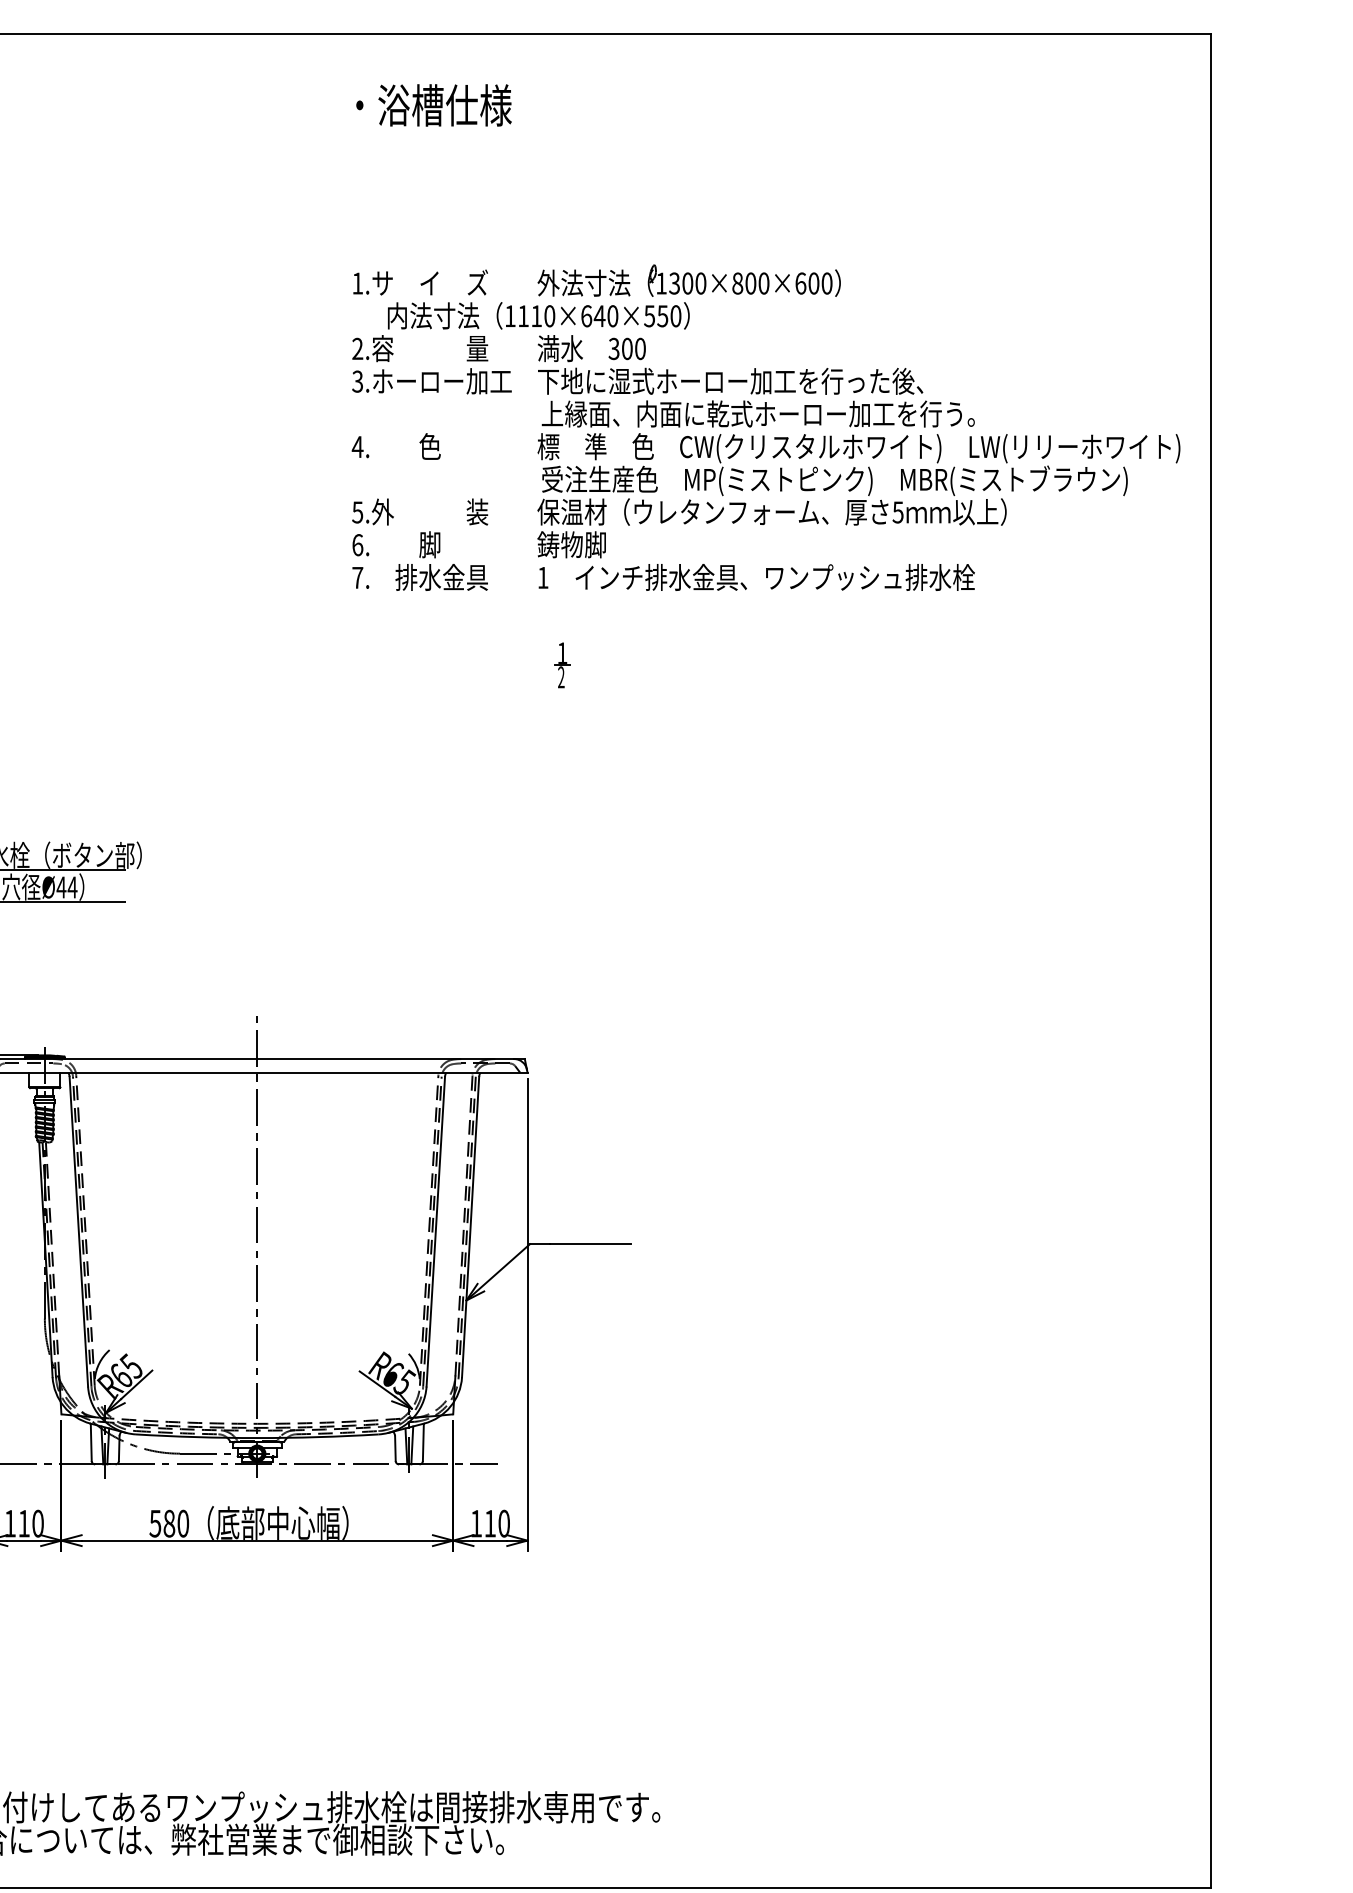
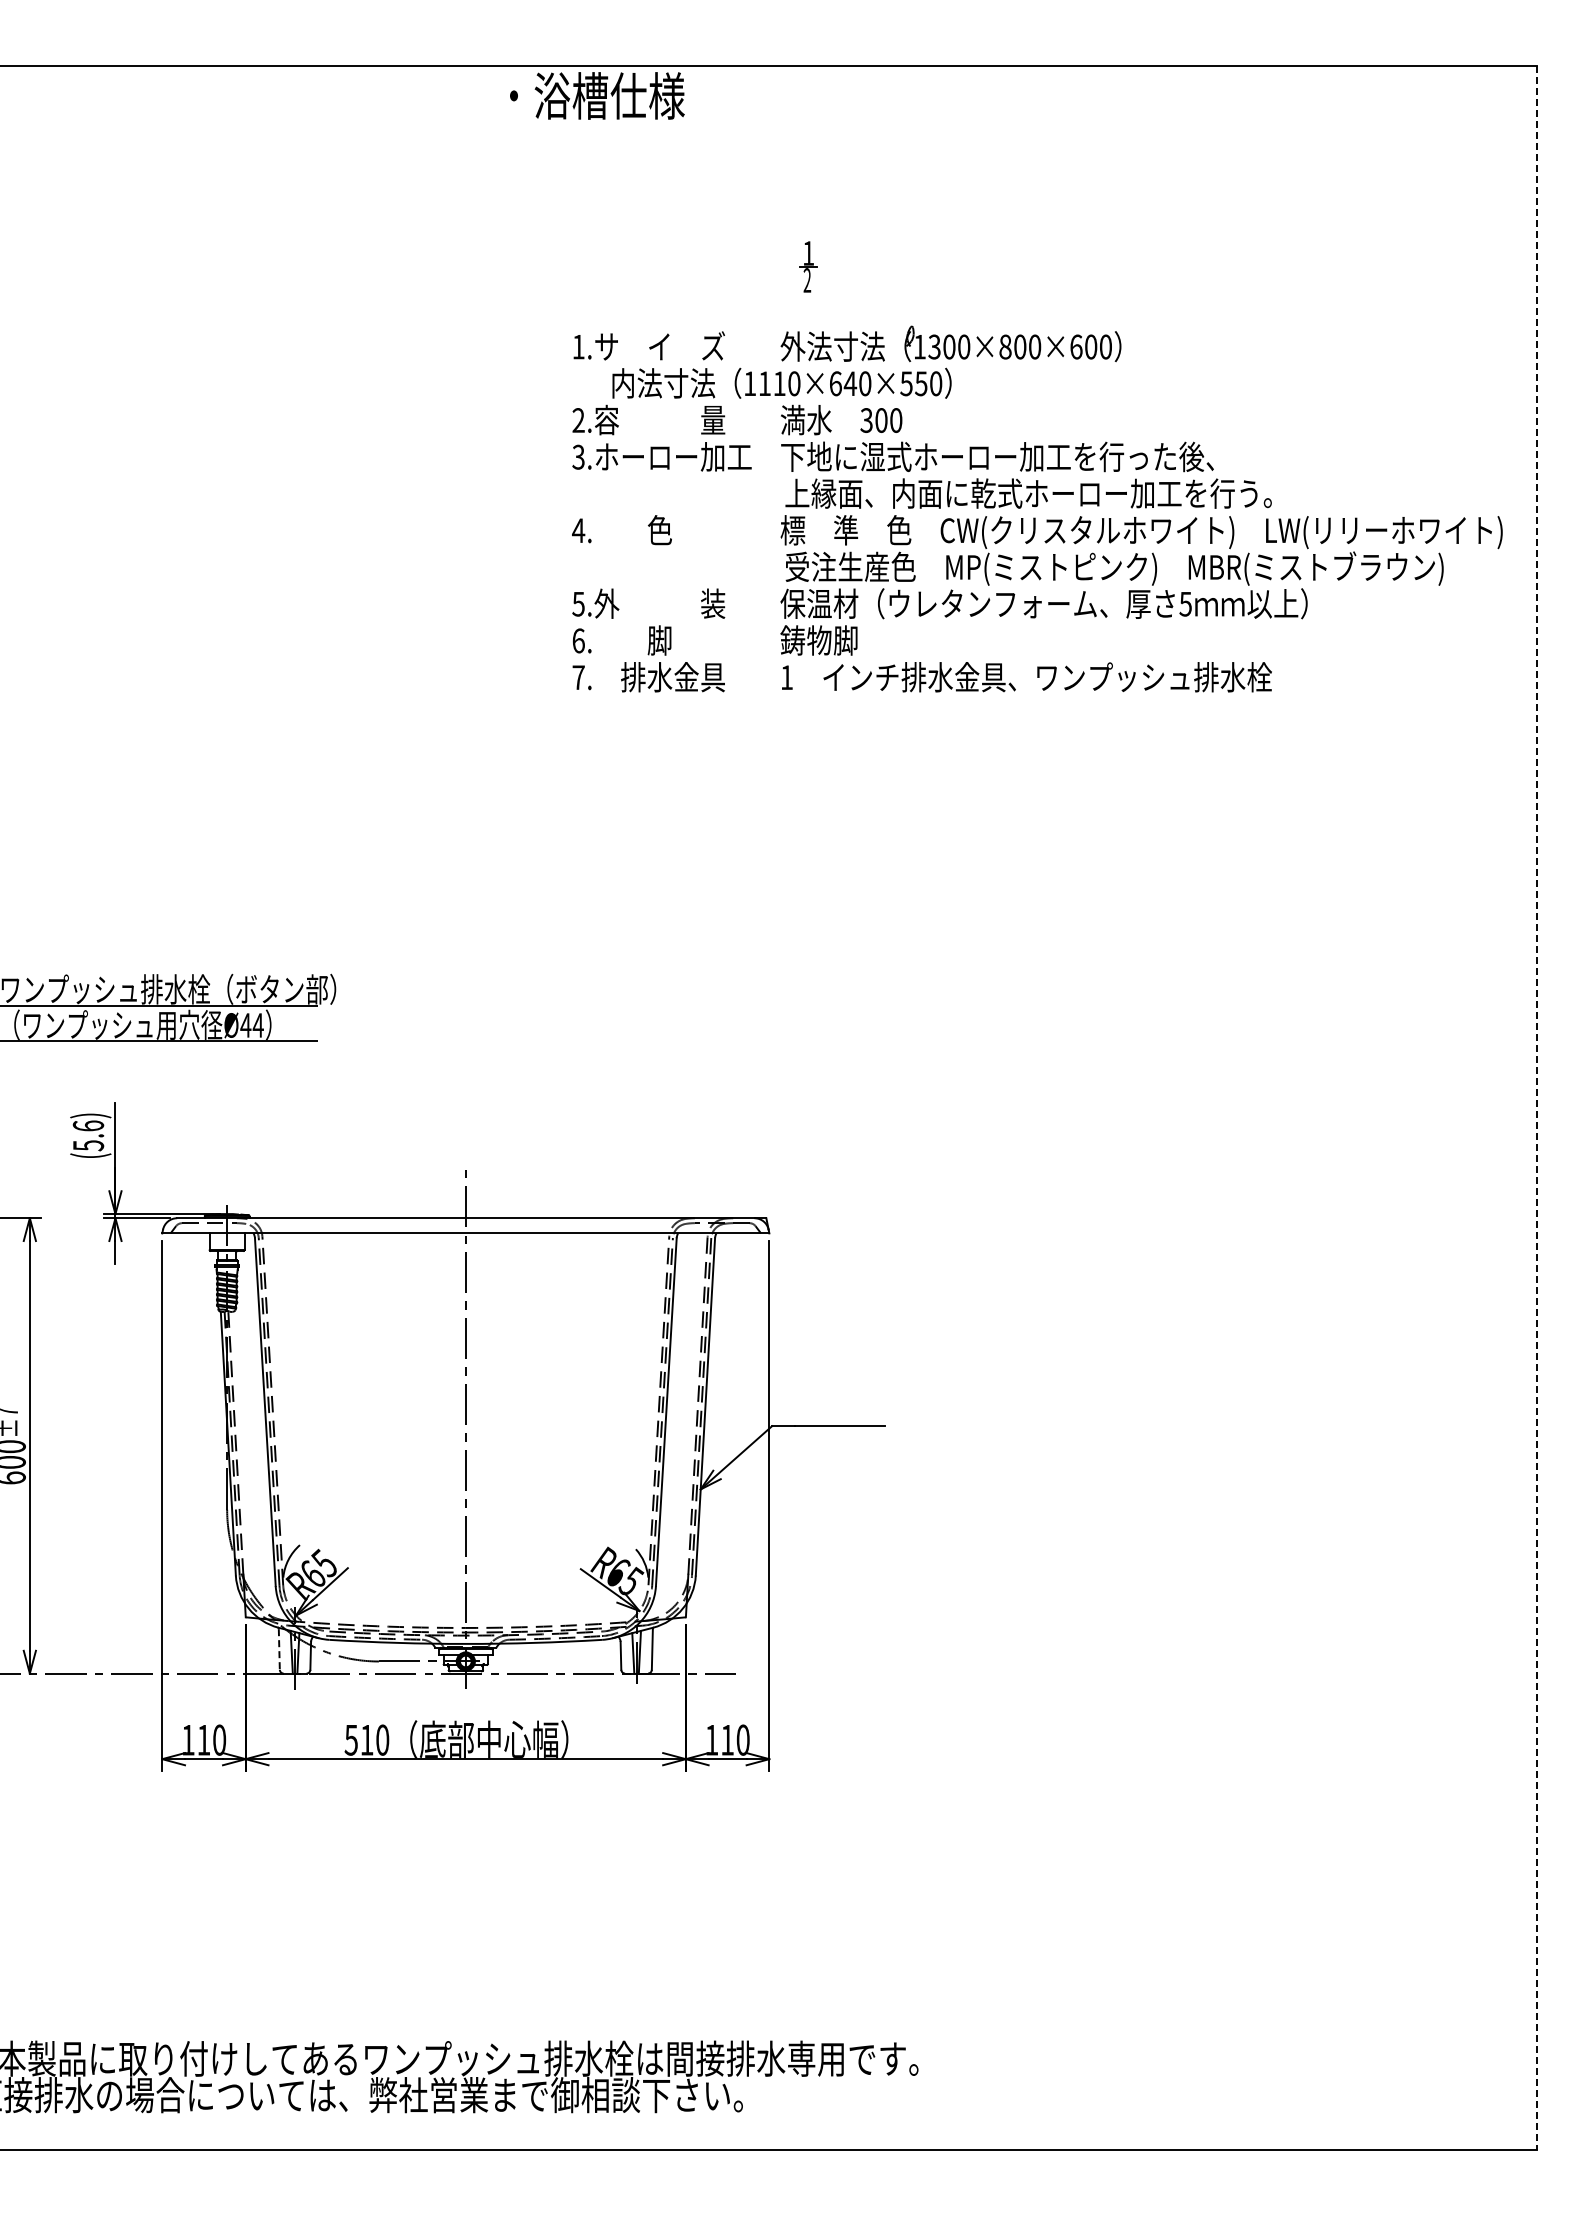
text: (434, 105) -> (597, 95), moved
part: (562, 664) -> (808, 266), moved
line: (1210, 961) -> (1536, 1108), solid -> dashed
line: (91, 1443) -> (279, 1650), solid -> dashed
text: (168, 1523) -> (366, 1739), 580 -> 510

